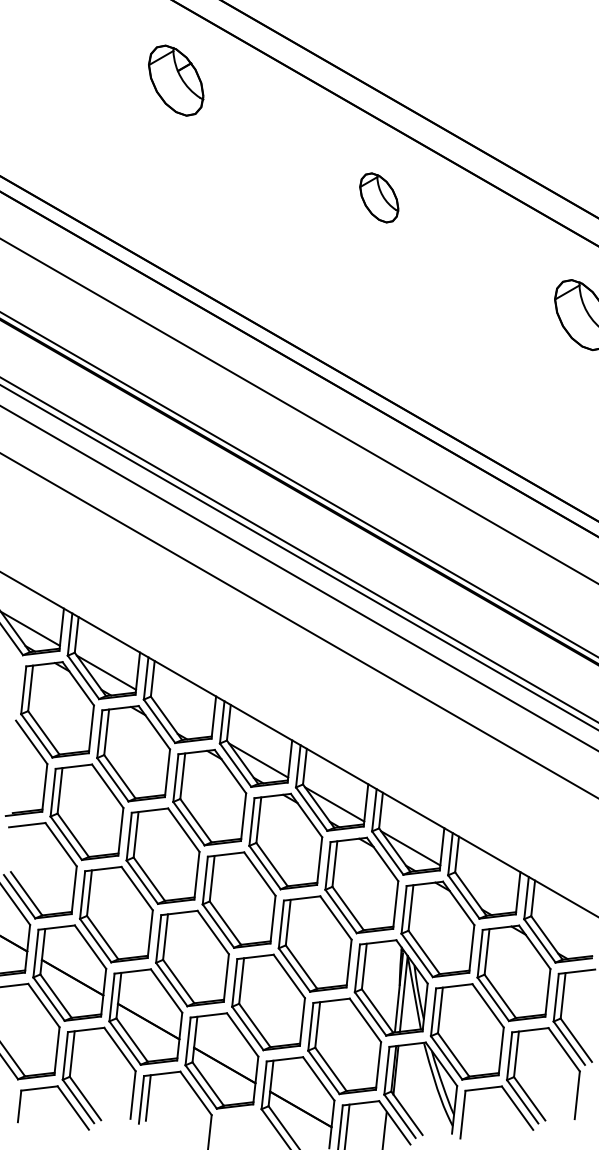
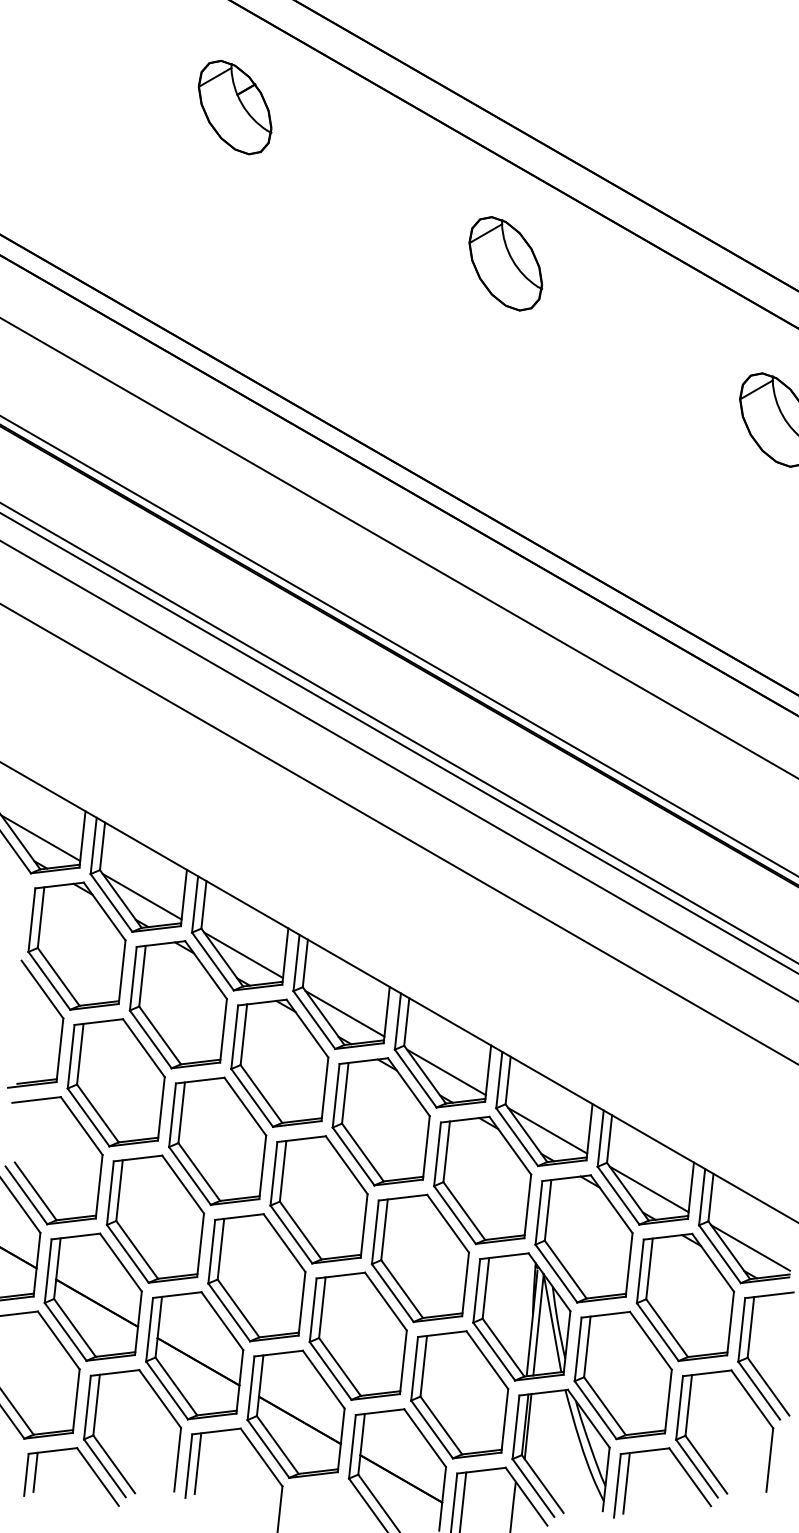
part: (379, 197) -> (505, 263), size x1.43
line: (182, 716) -> (243, 955), added
line: (486, 892) -> (648, 1189), added
line: (562, 935) -> (750, 1247), added
line: (26, 1103) -> (35, 1471), added
line: (469, 1112) -> (626, 1483), added

